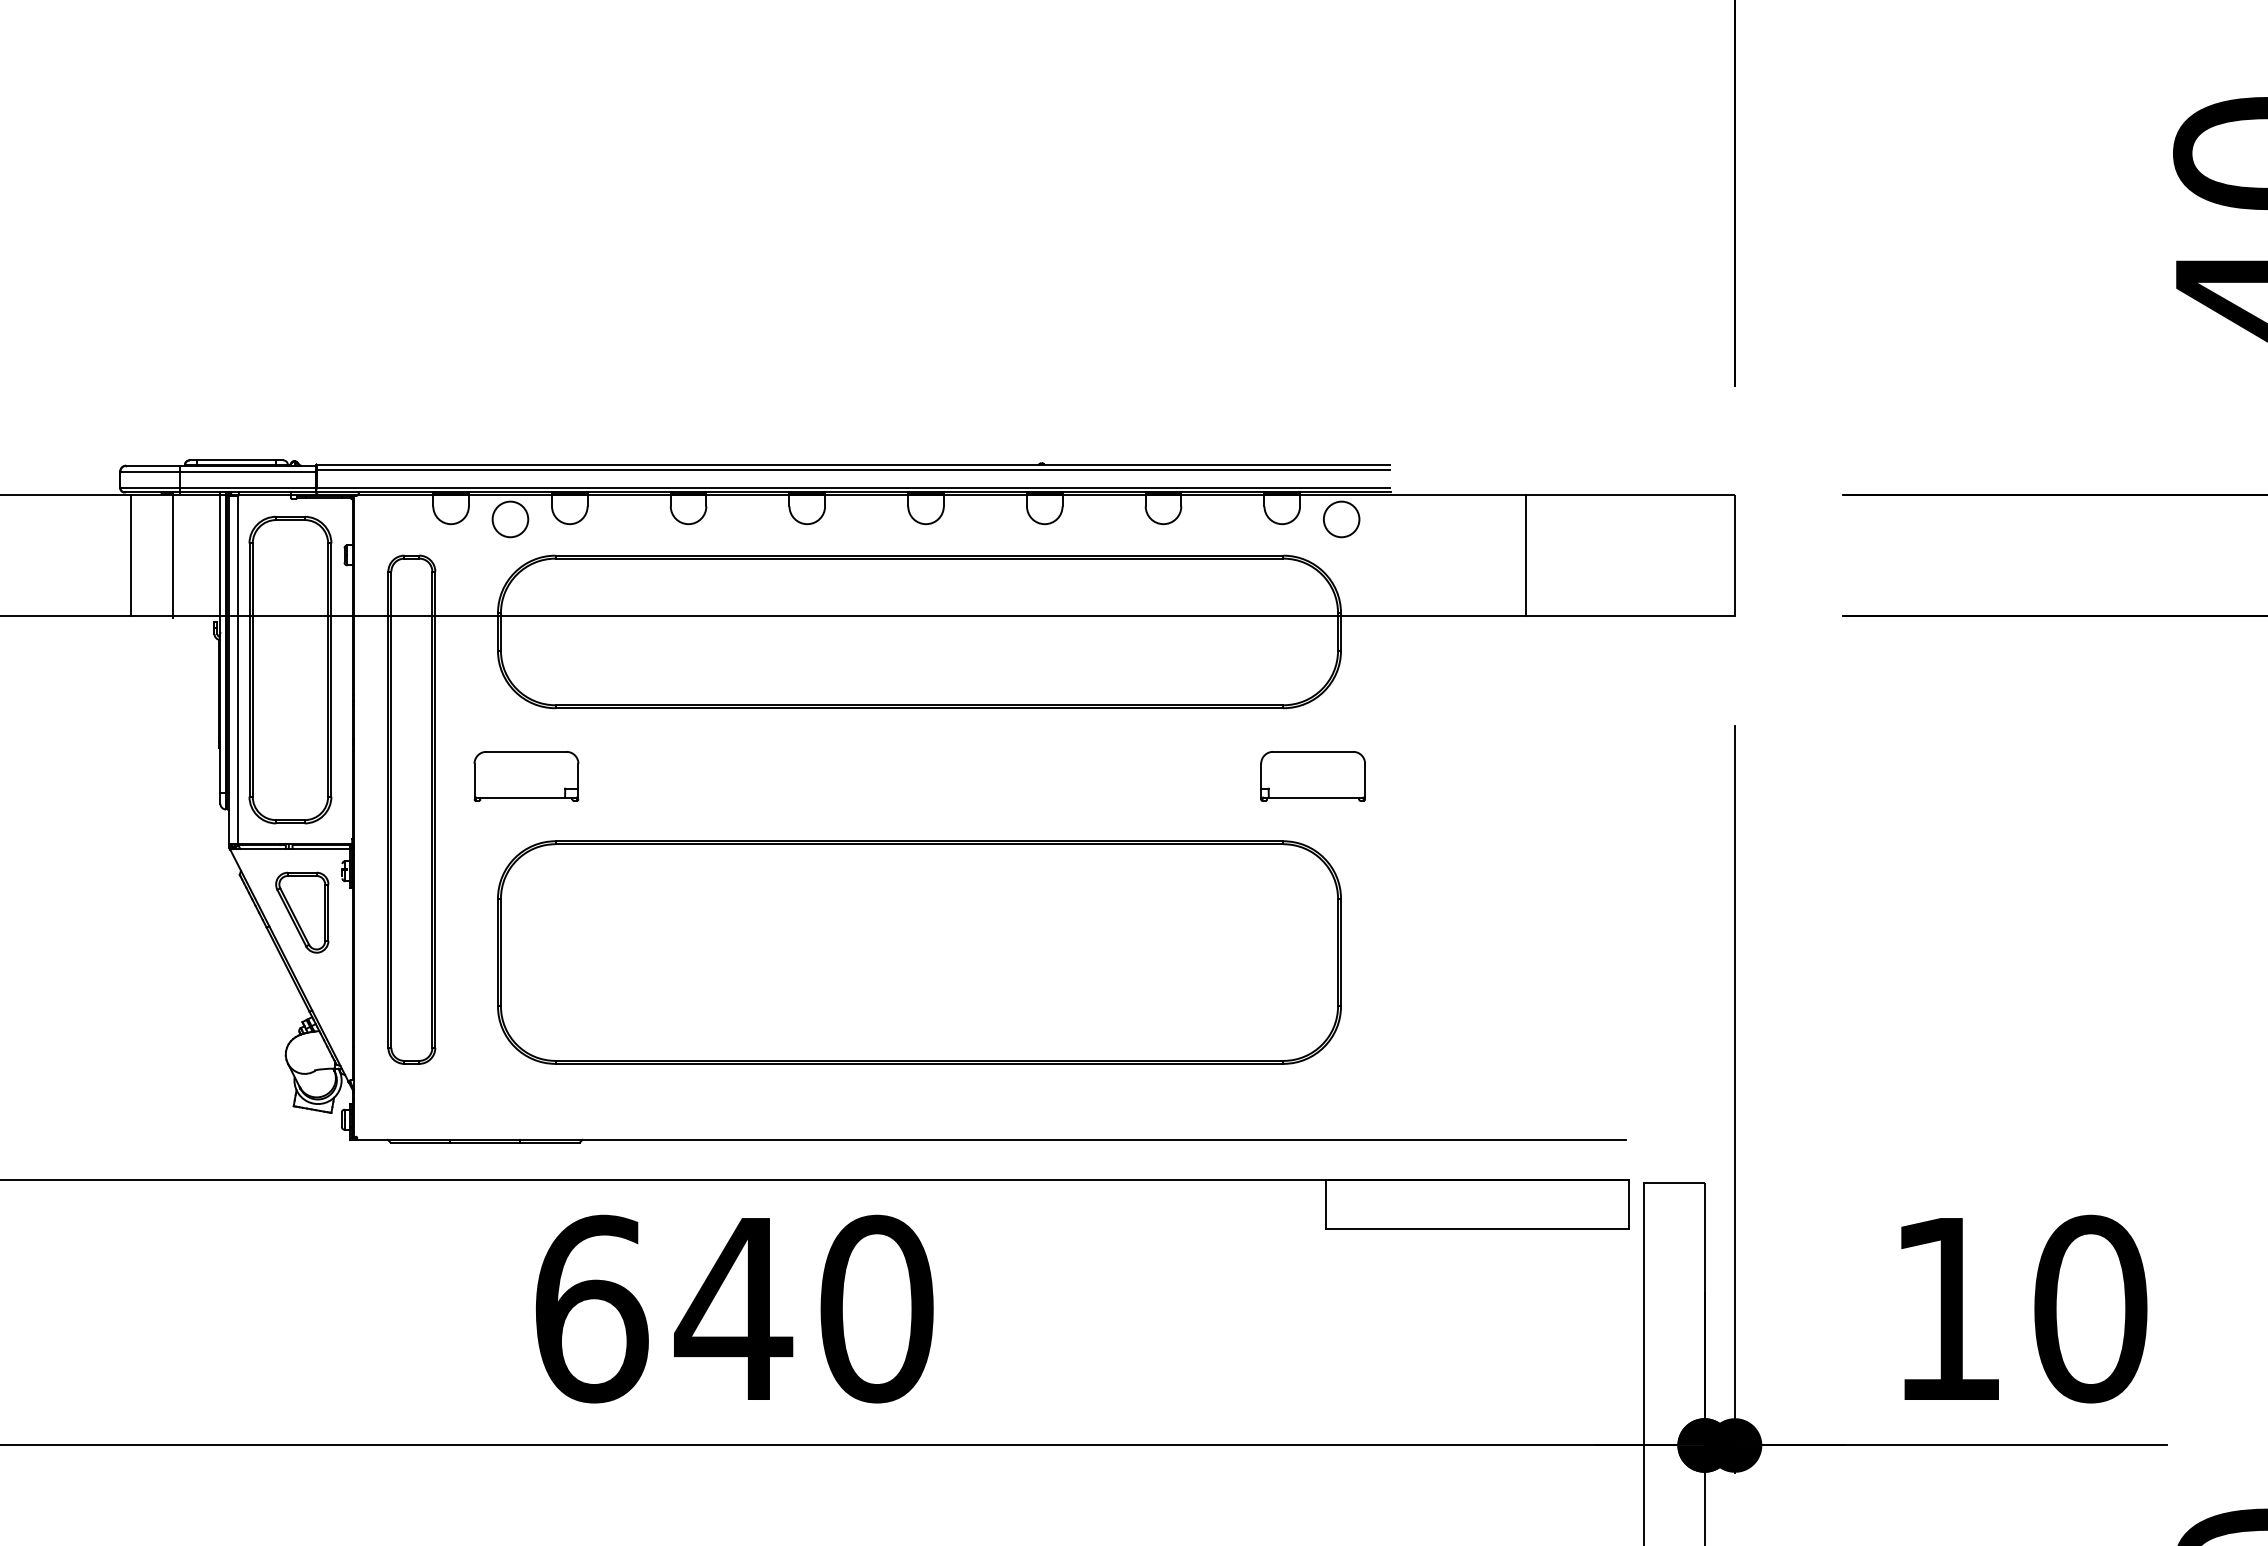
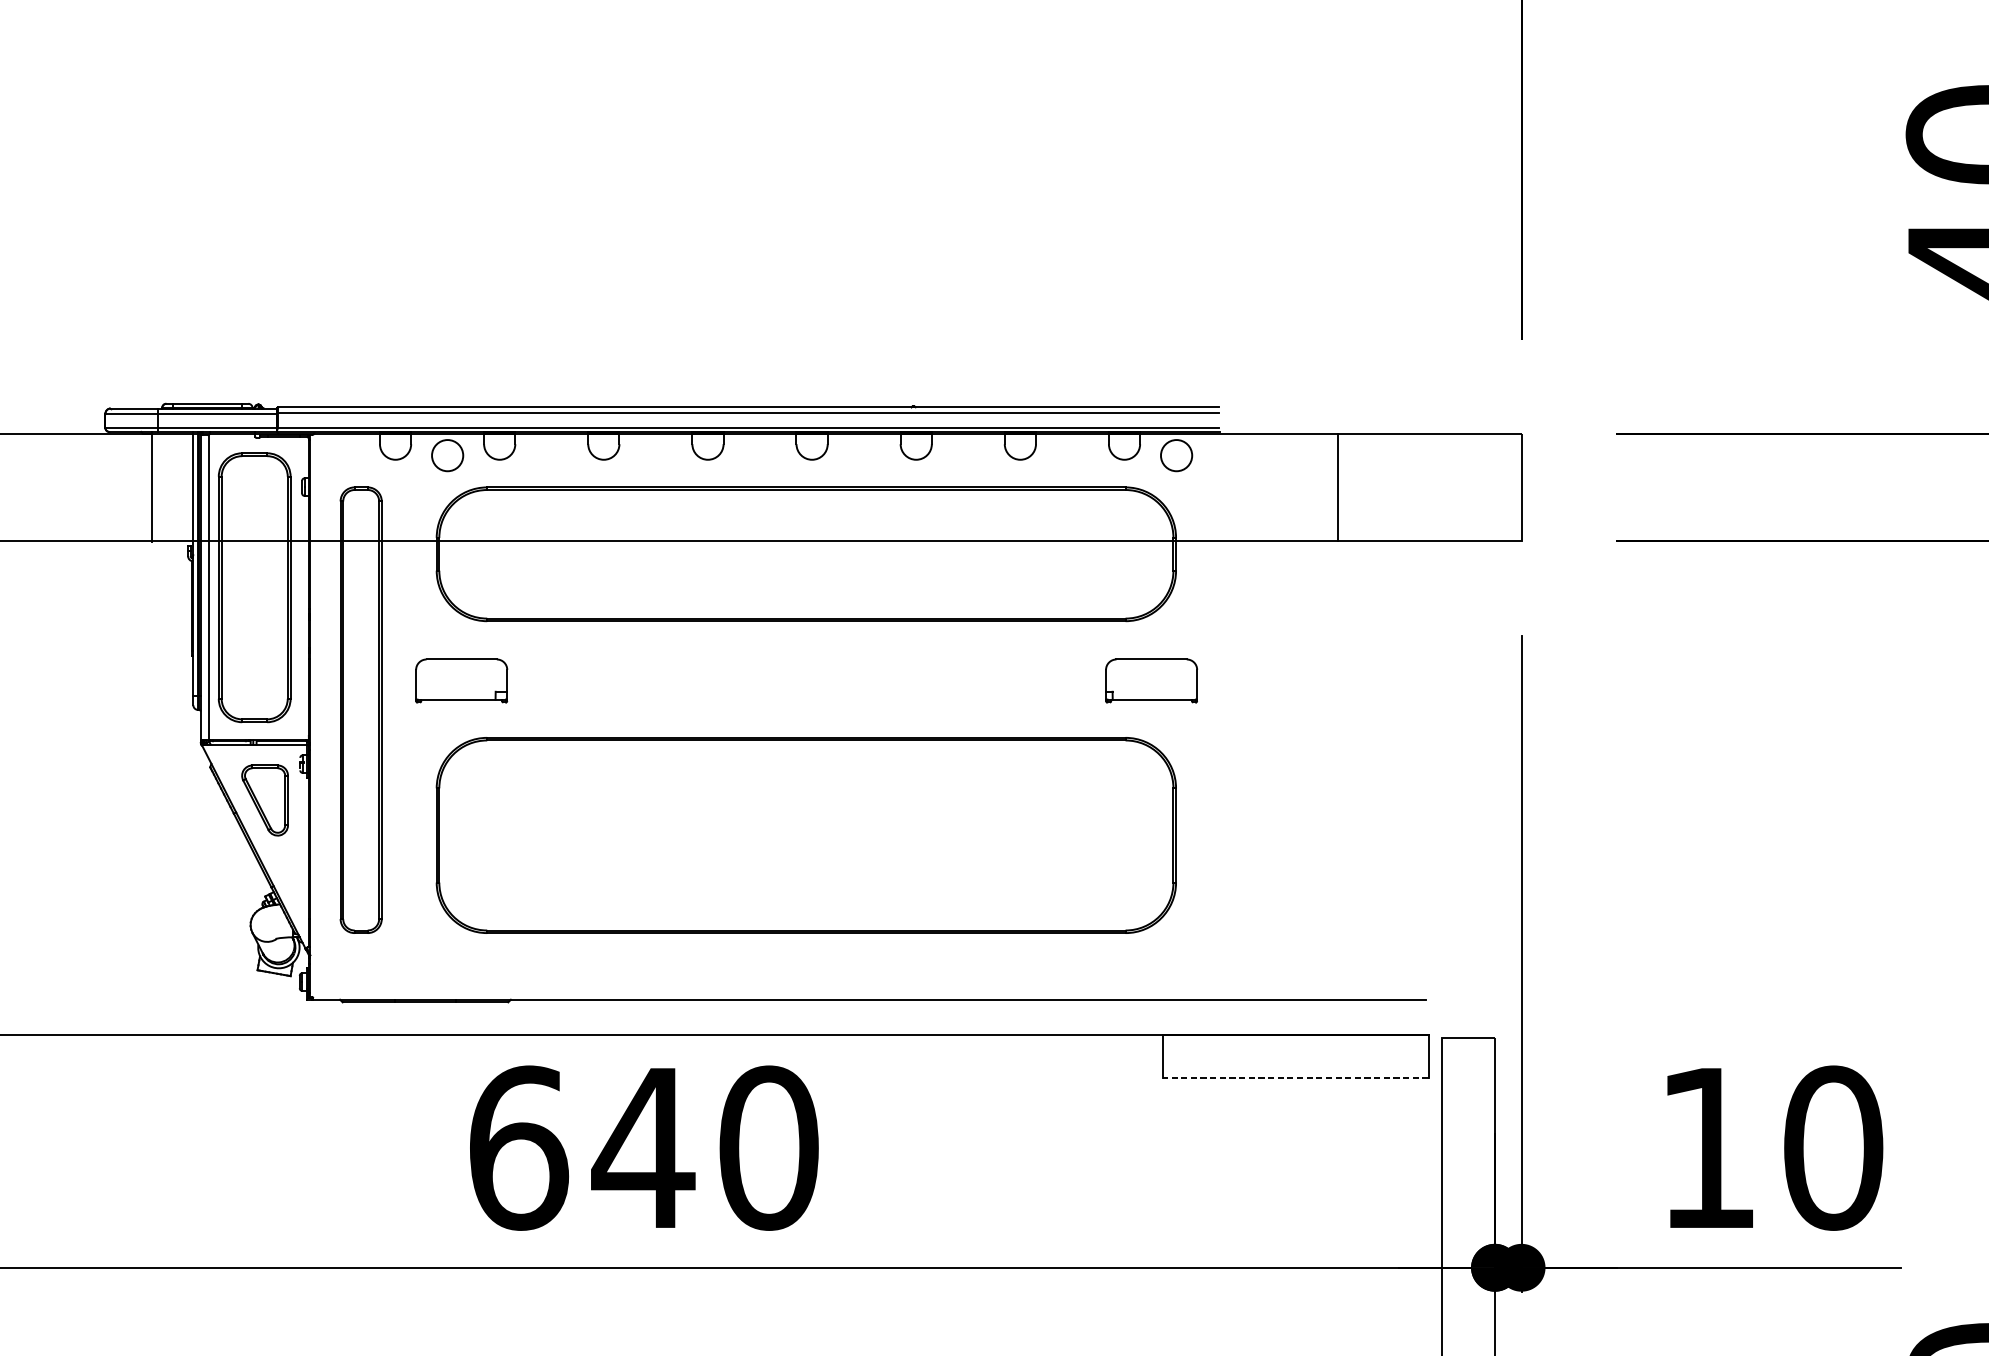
line: (130, 555) -> (114, 487), removed
line: (1477, 1228) -> (1295, 1077), solid -> dashed

